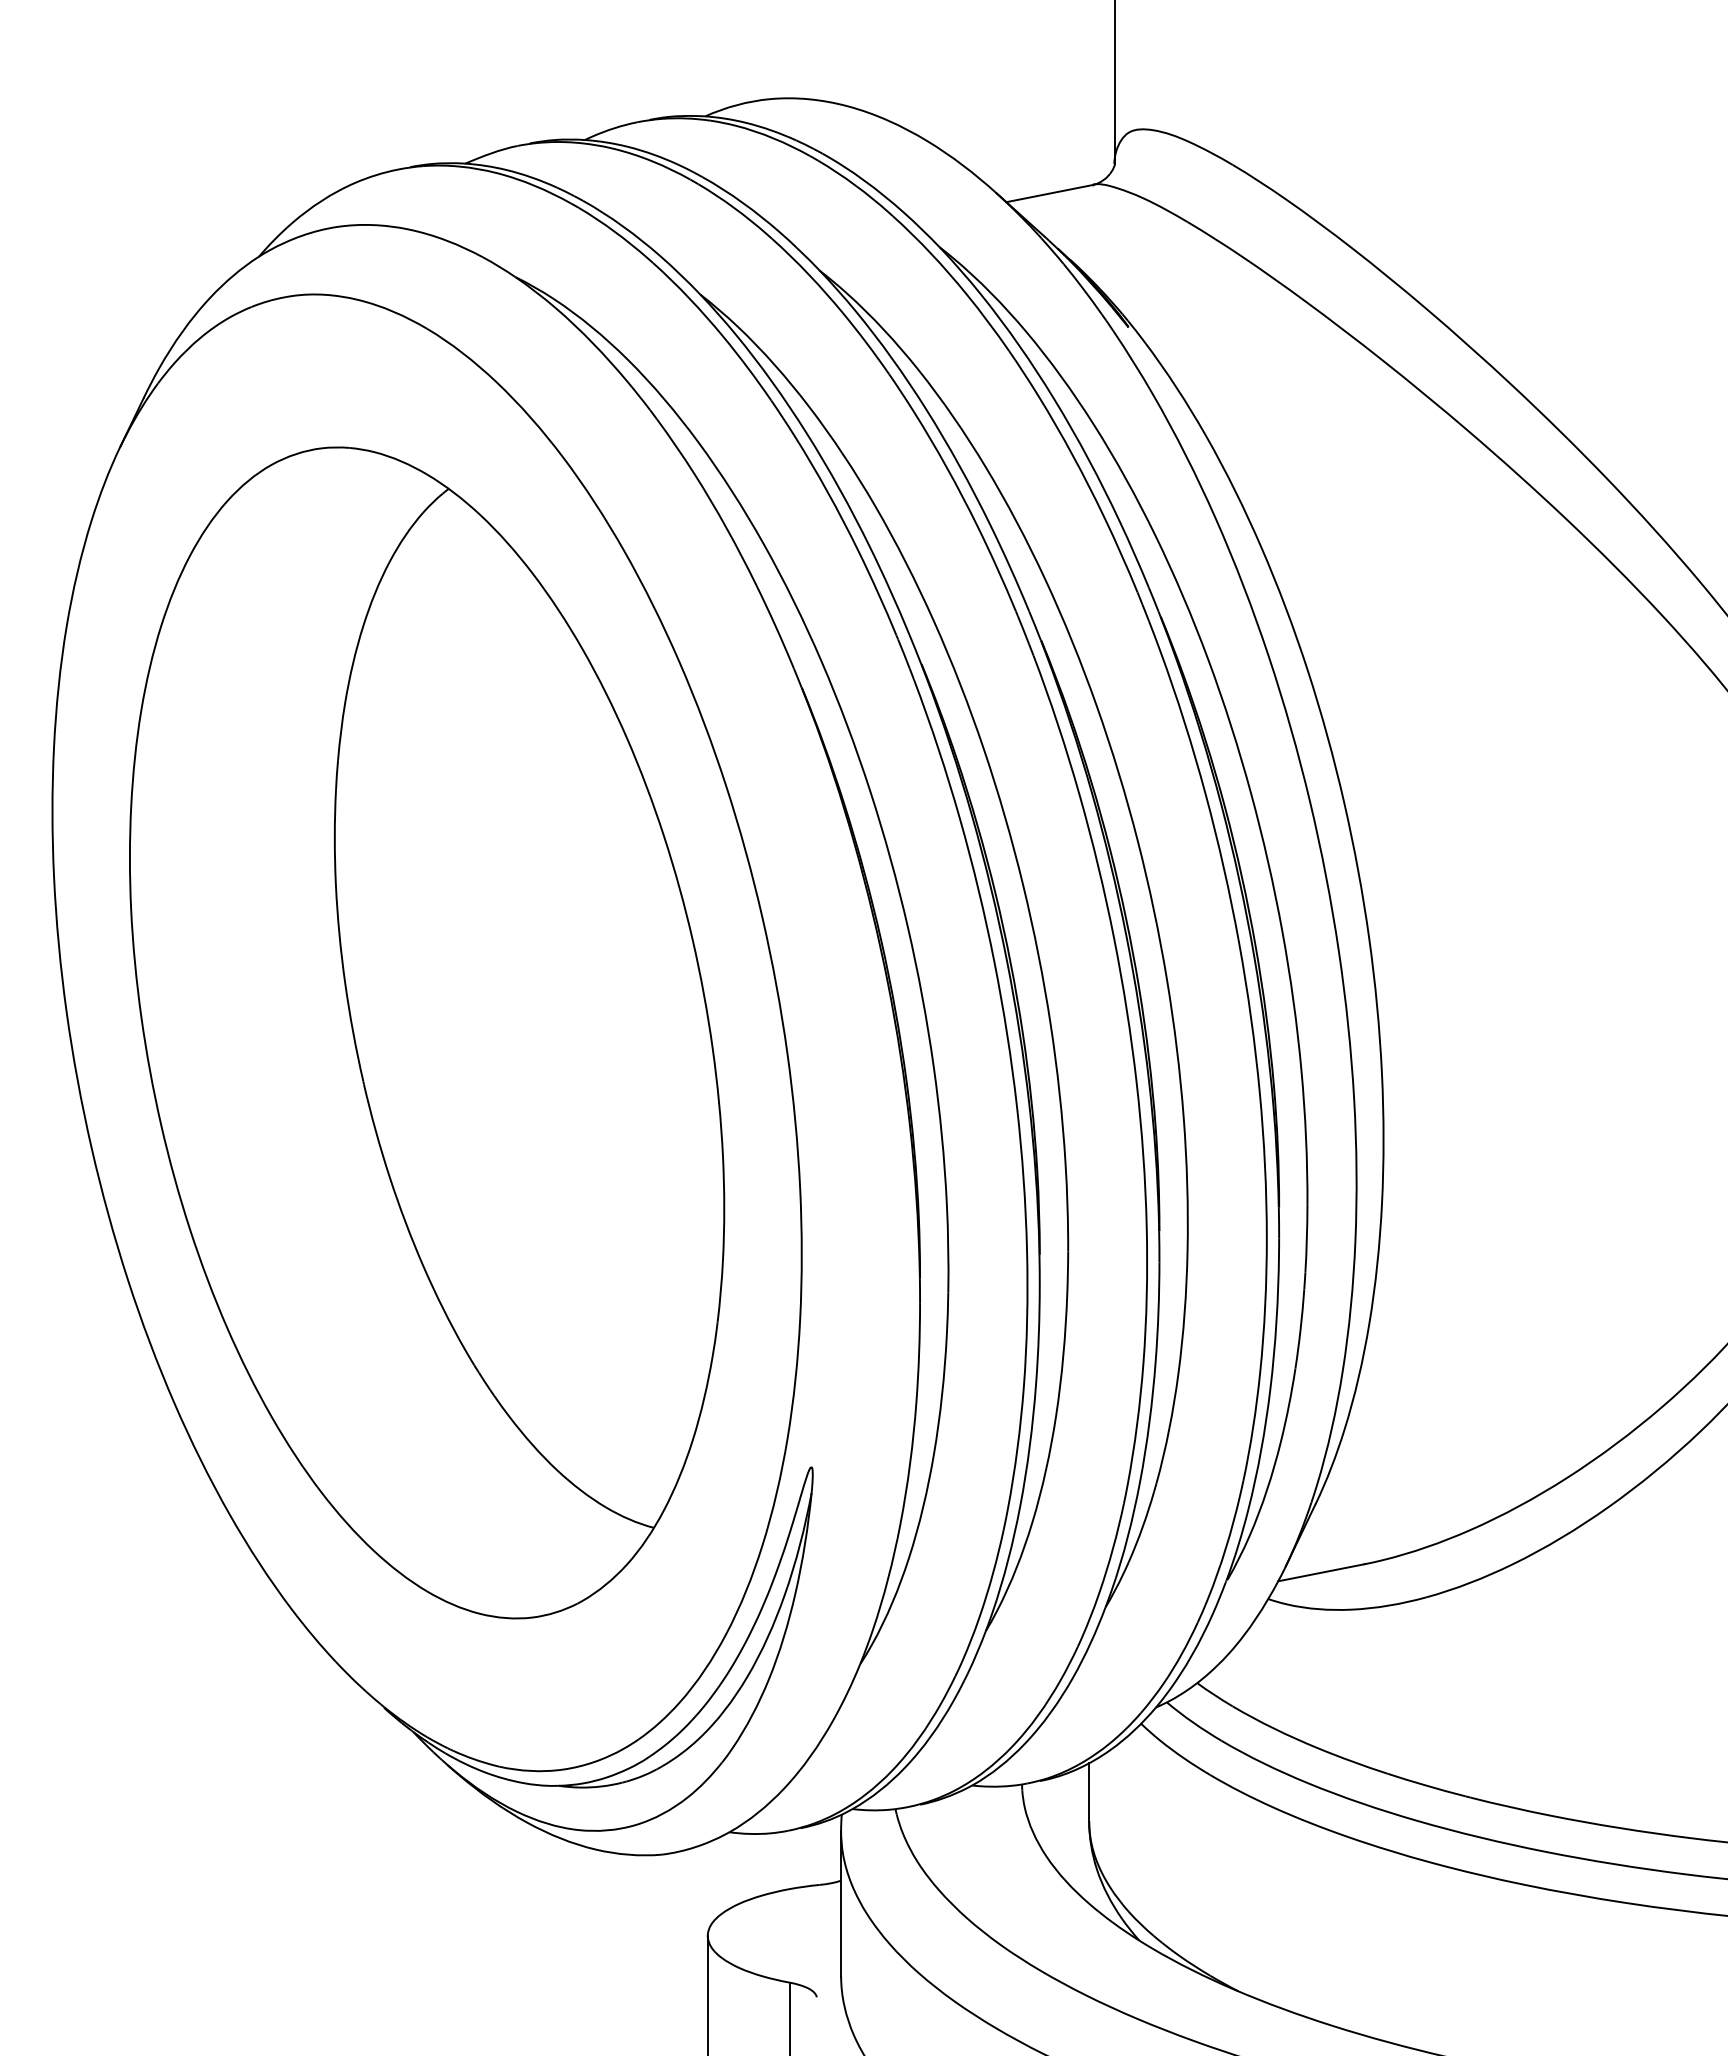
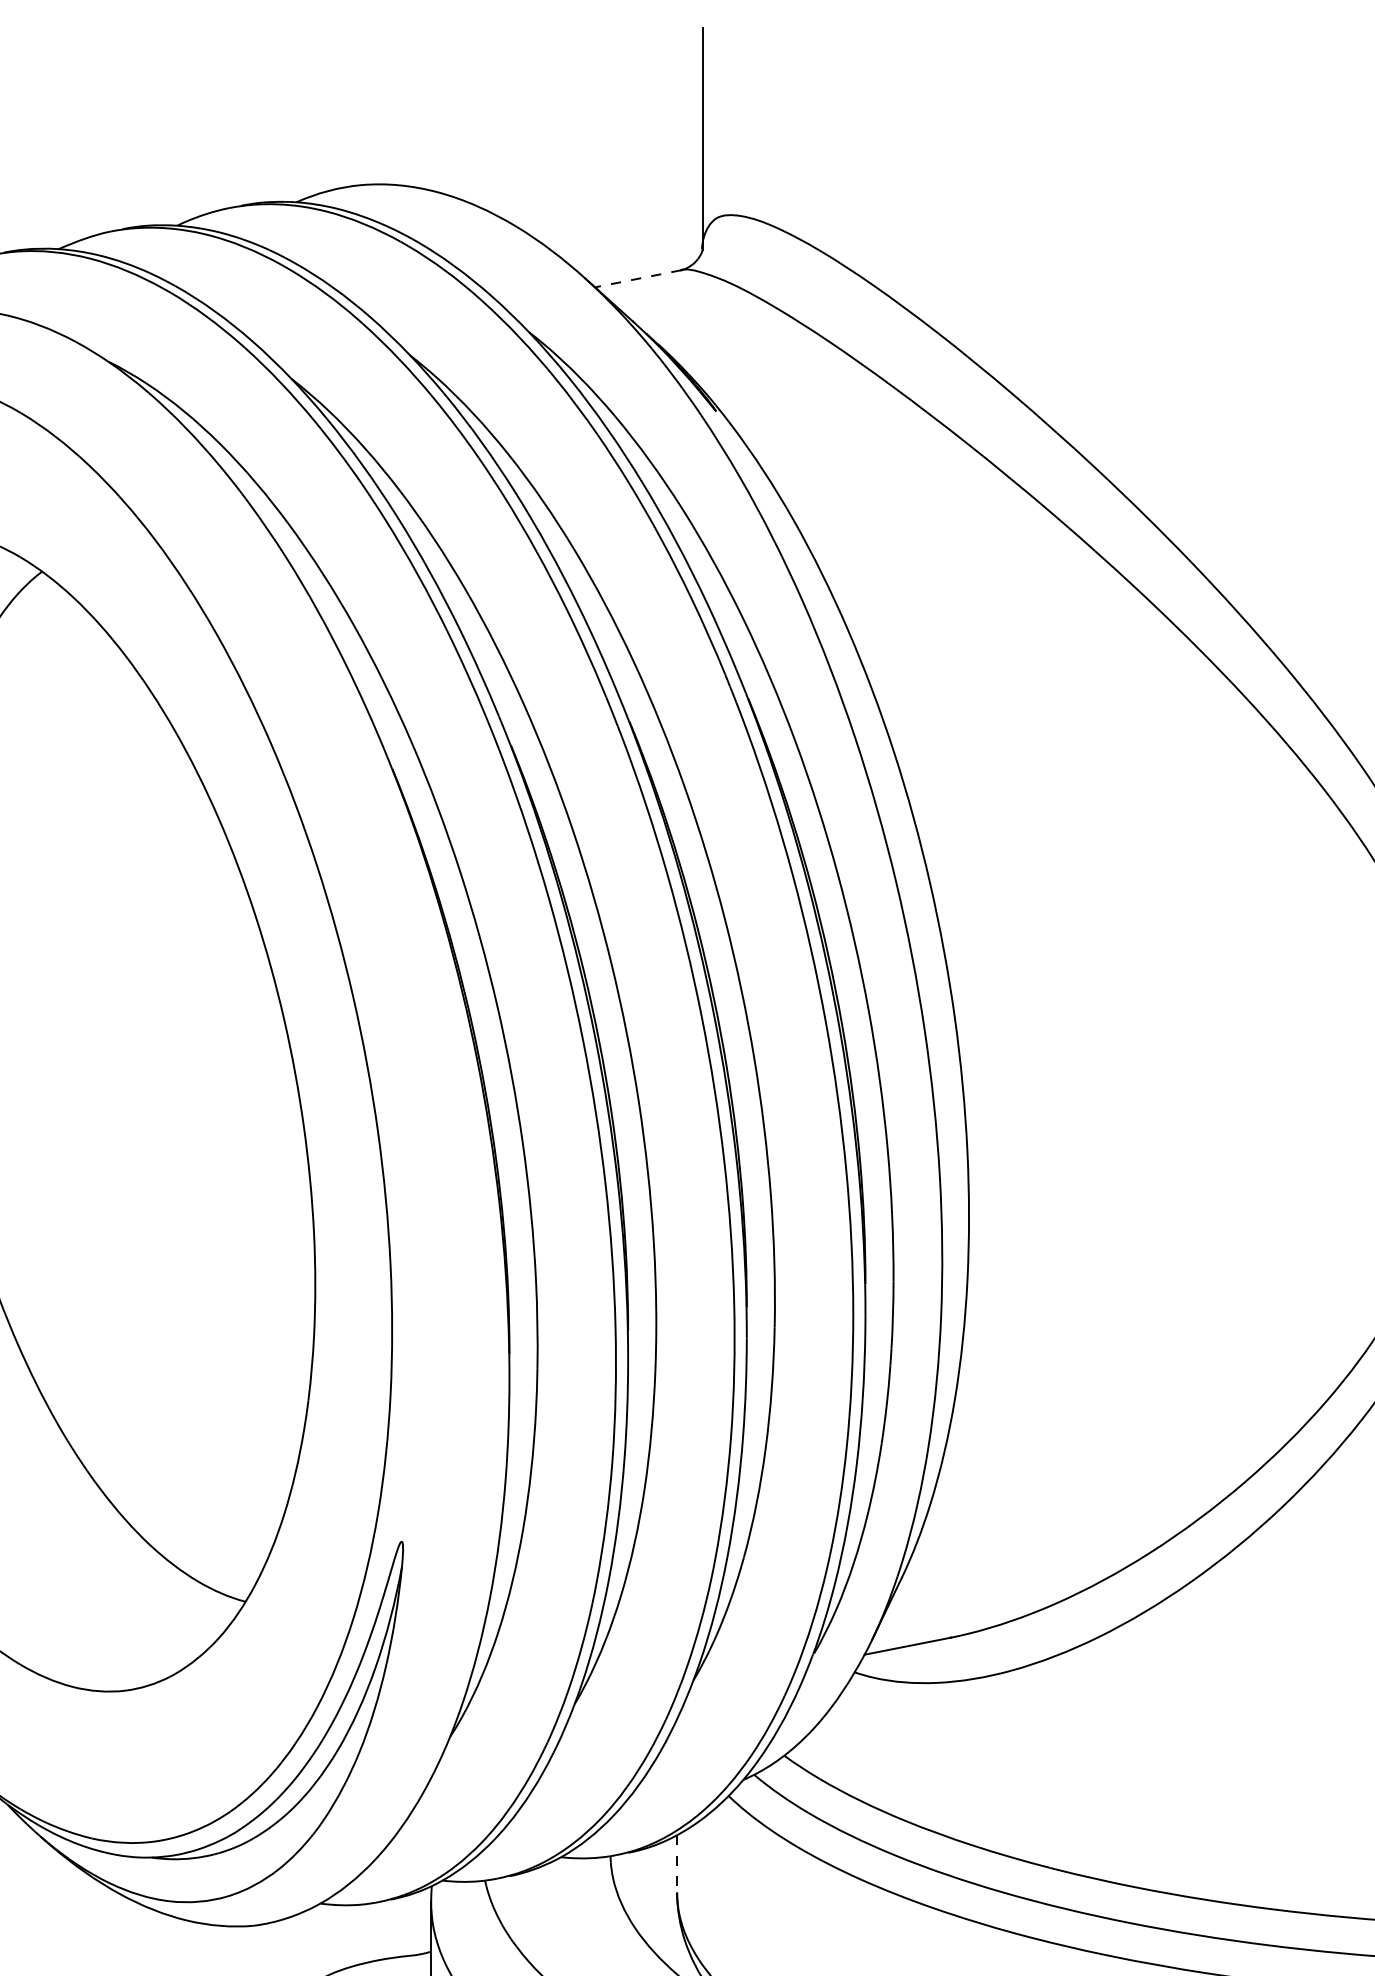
line: (1049, 193) -> (637, 278), solid -> dashed
line: (1089, 1792) -> (677, 1864), solid -> dashed

